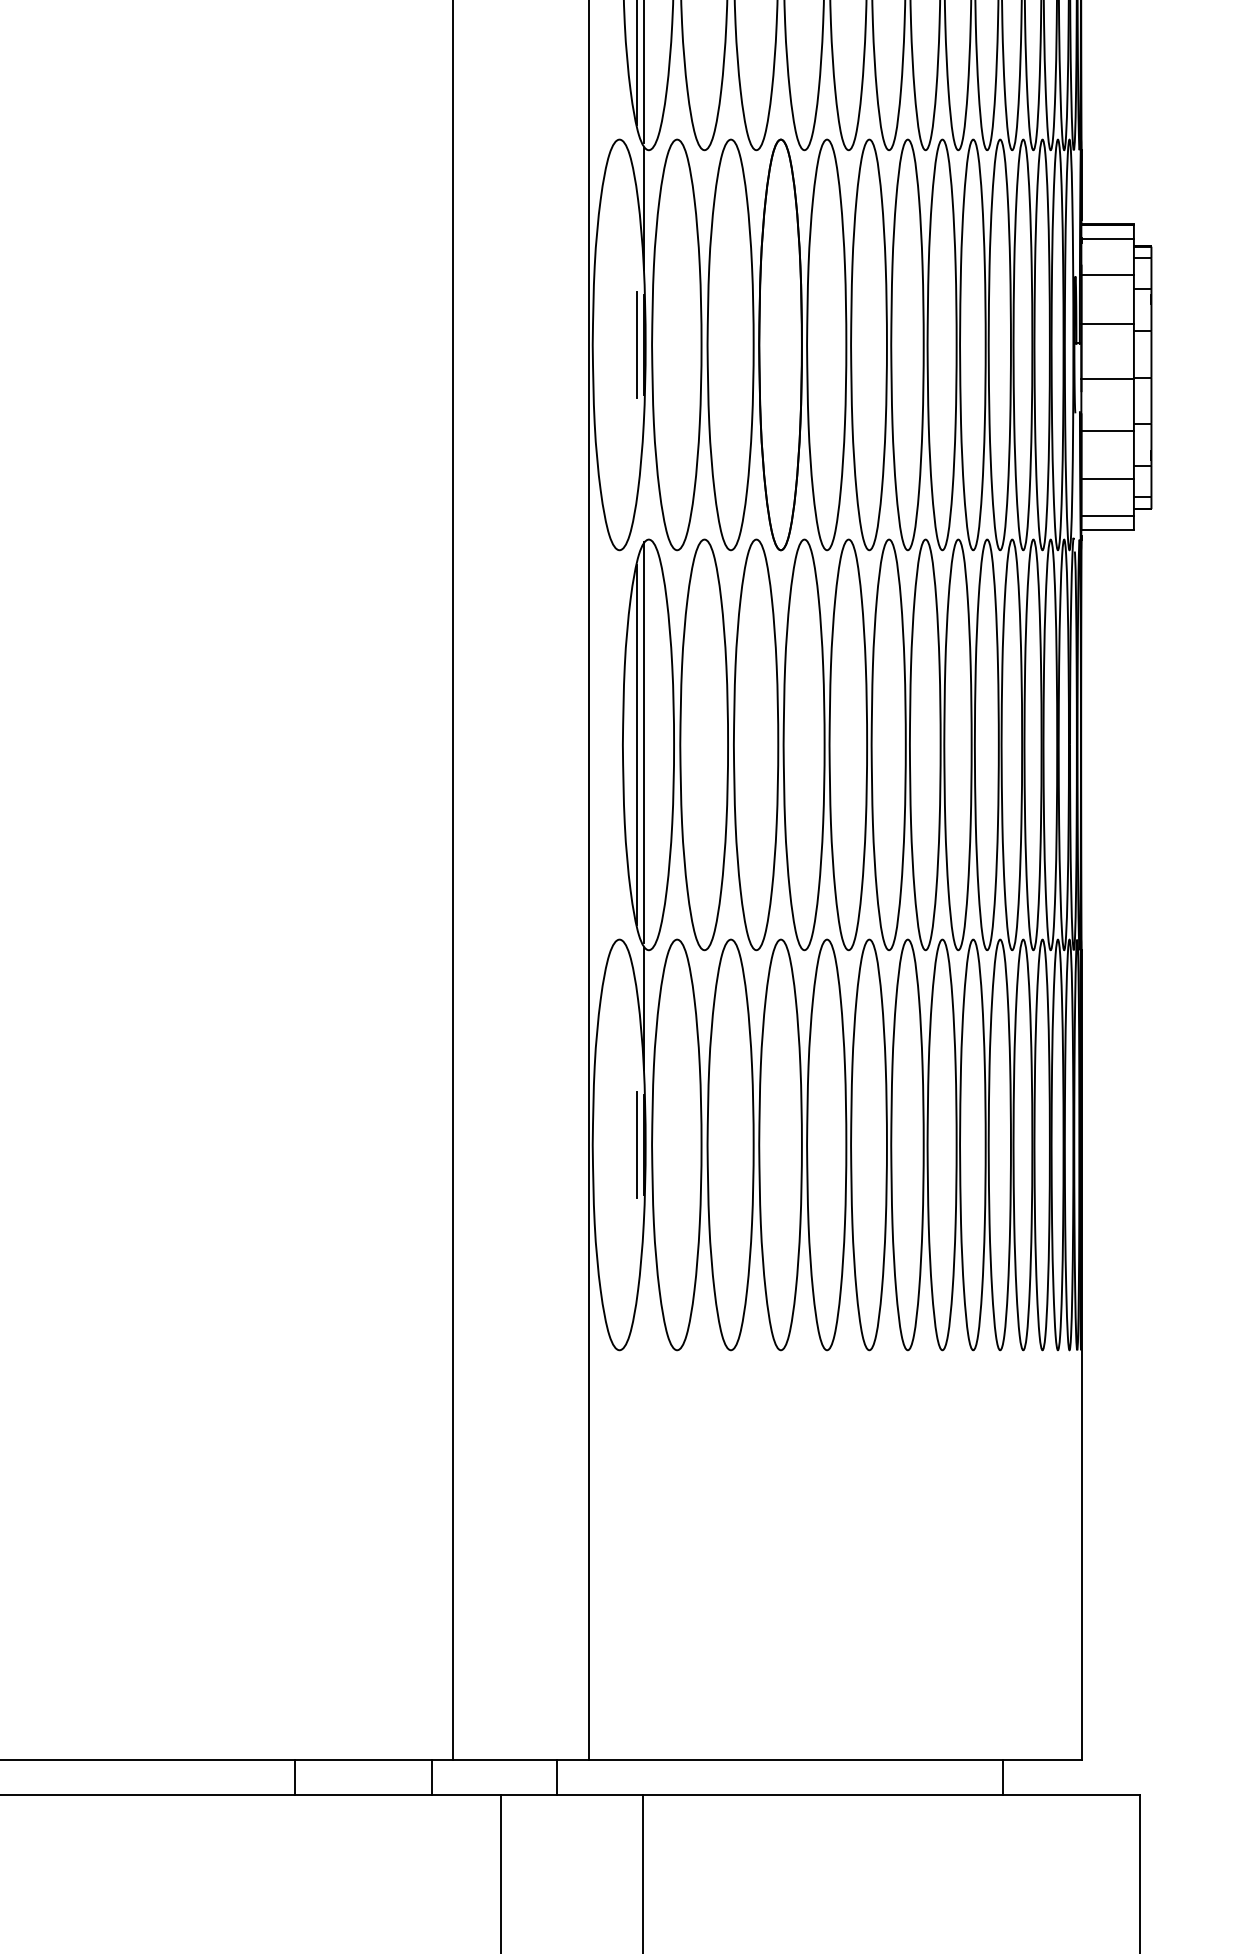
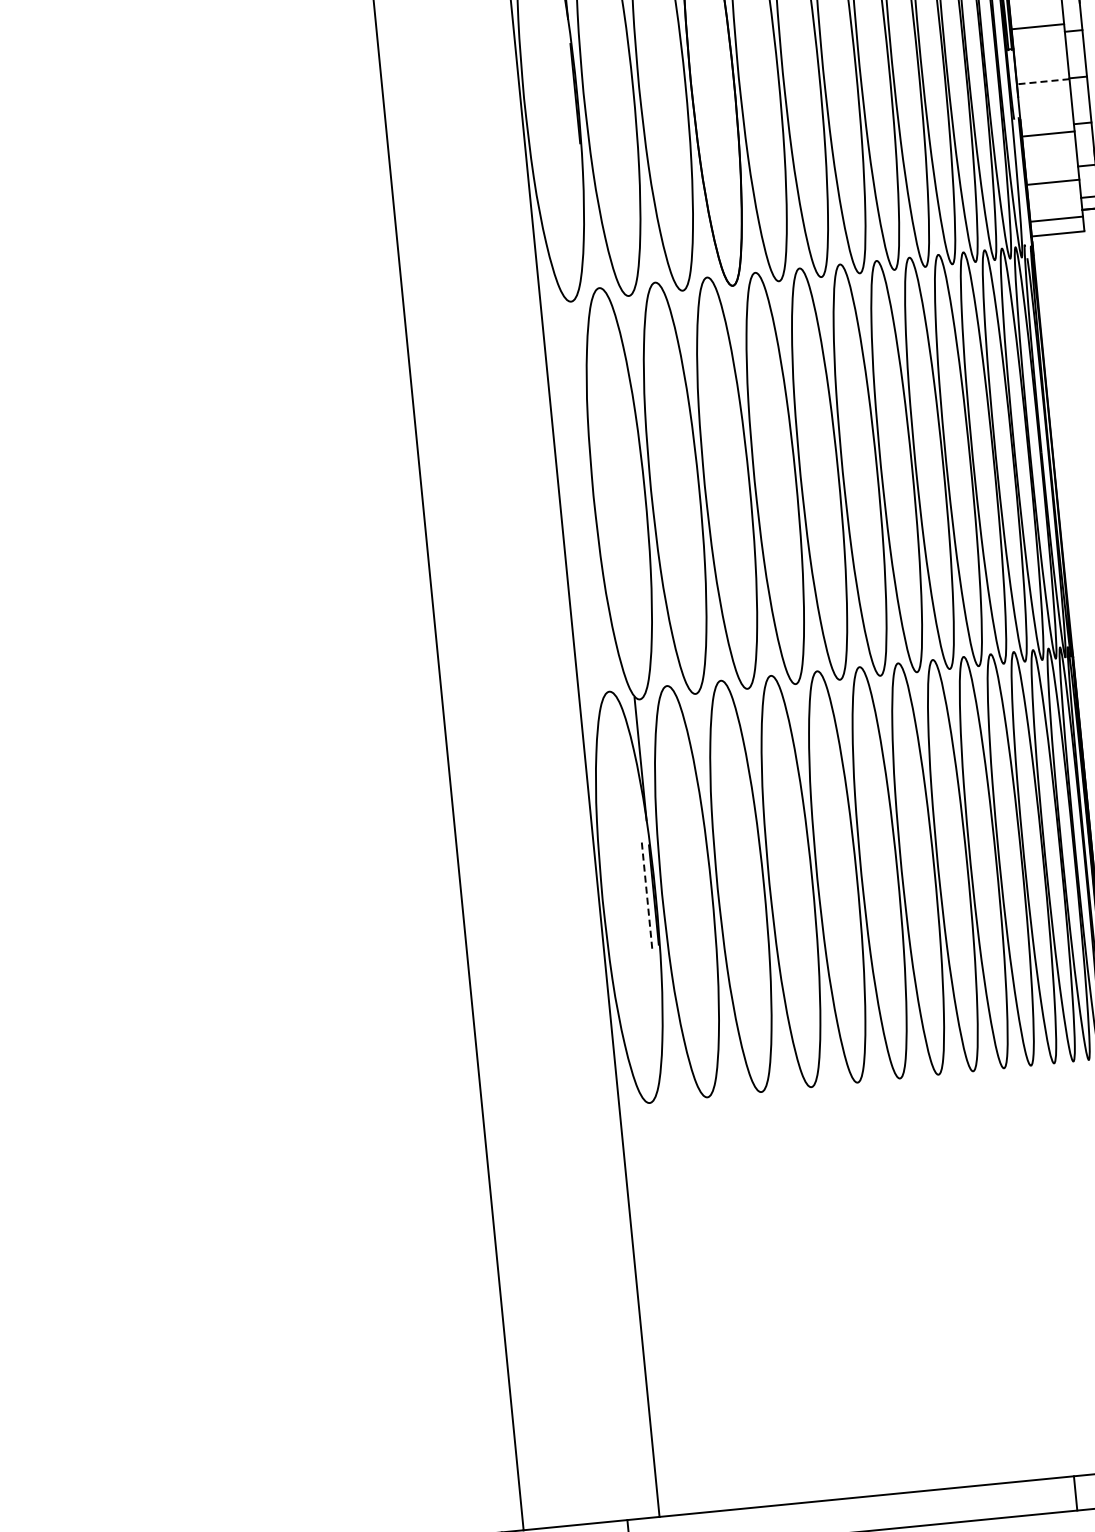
line: (637, 344) -> (568, 93), removed
line: (1107, 378) -> (1043, 81), solid -> dashed
line: (643, 741) -> (613, 490), removed
line: (637, 744) -> (608, 494), removed
line: (637, 1145) -> (647, 896), solid -> dashed

